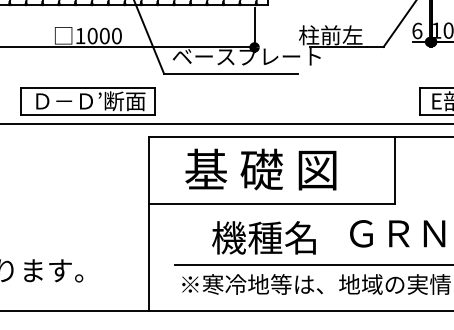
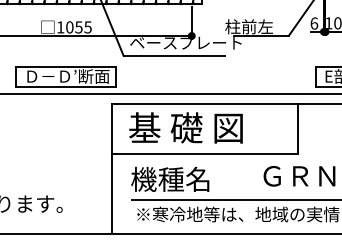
text: (110, 35) -> (83, 26), 1000 -> 1055
text: (260, 169) -> (185, 127), moved
text: (263, 237) -> (169, 179), moved

